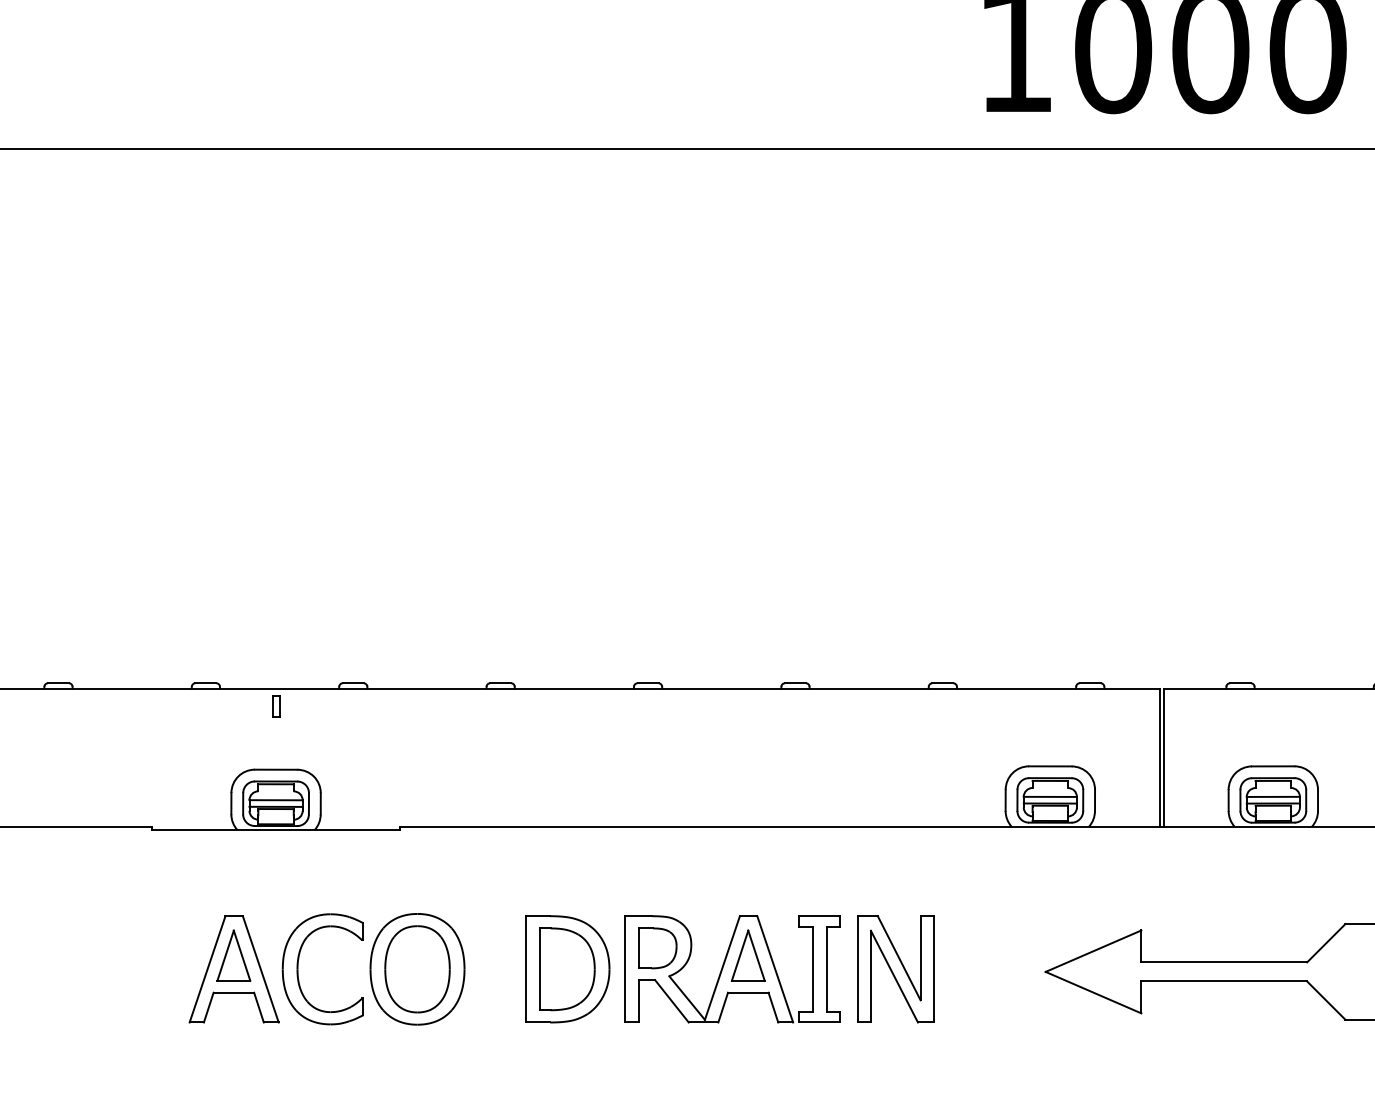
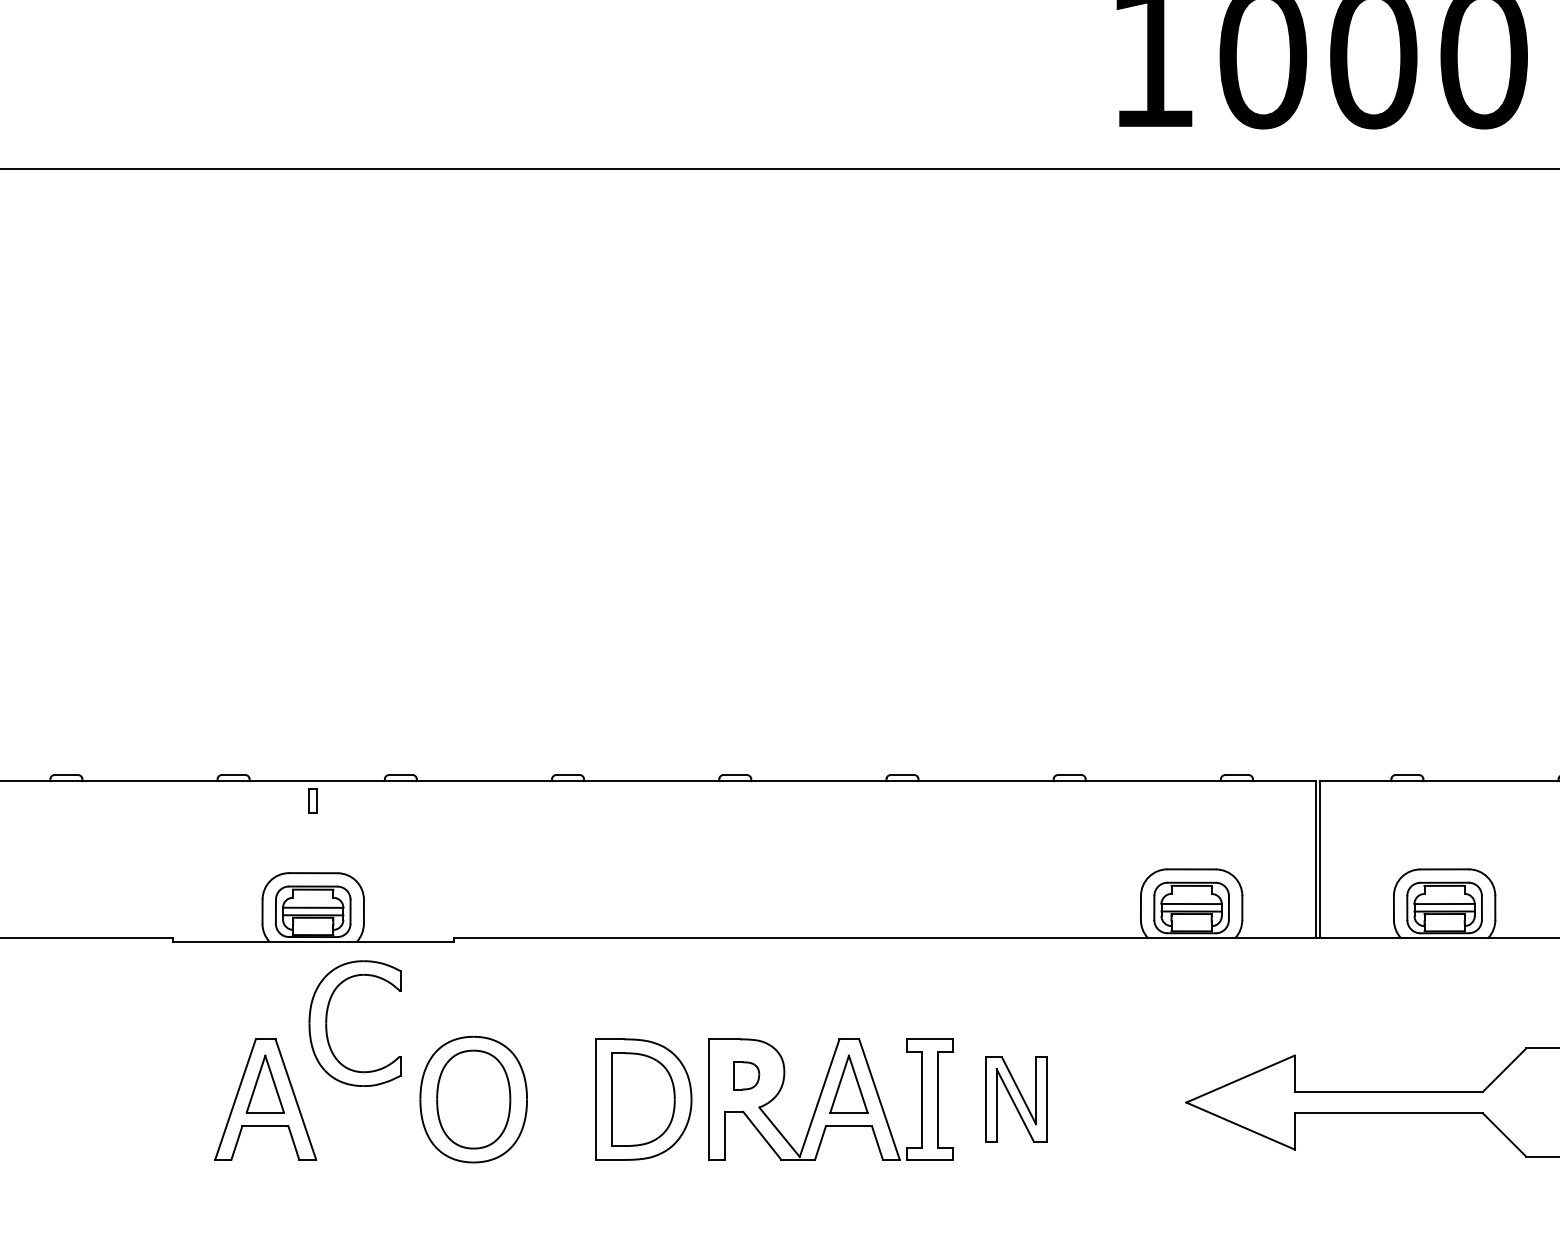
part: (657, 948) -> (745, 1076), size x0.6
part: (298, 969) -> (327, 1023), moved
part: (895, 969) -> (1015, 1099), size x0.7

